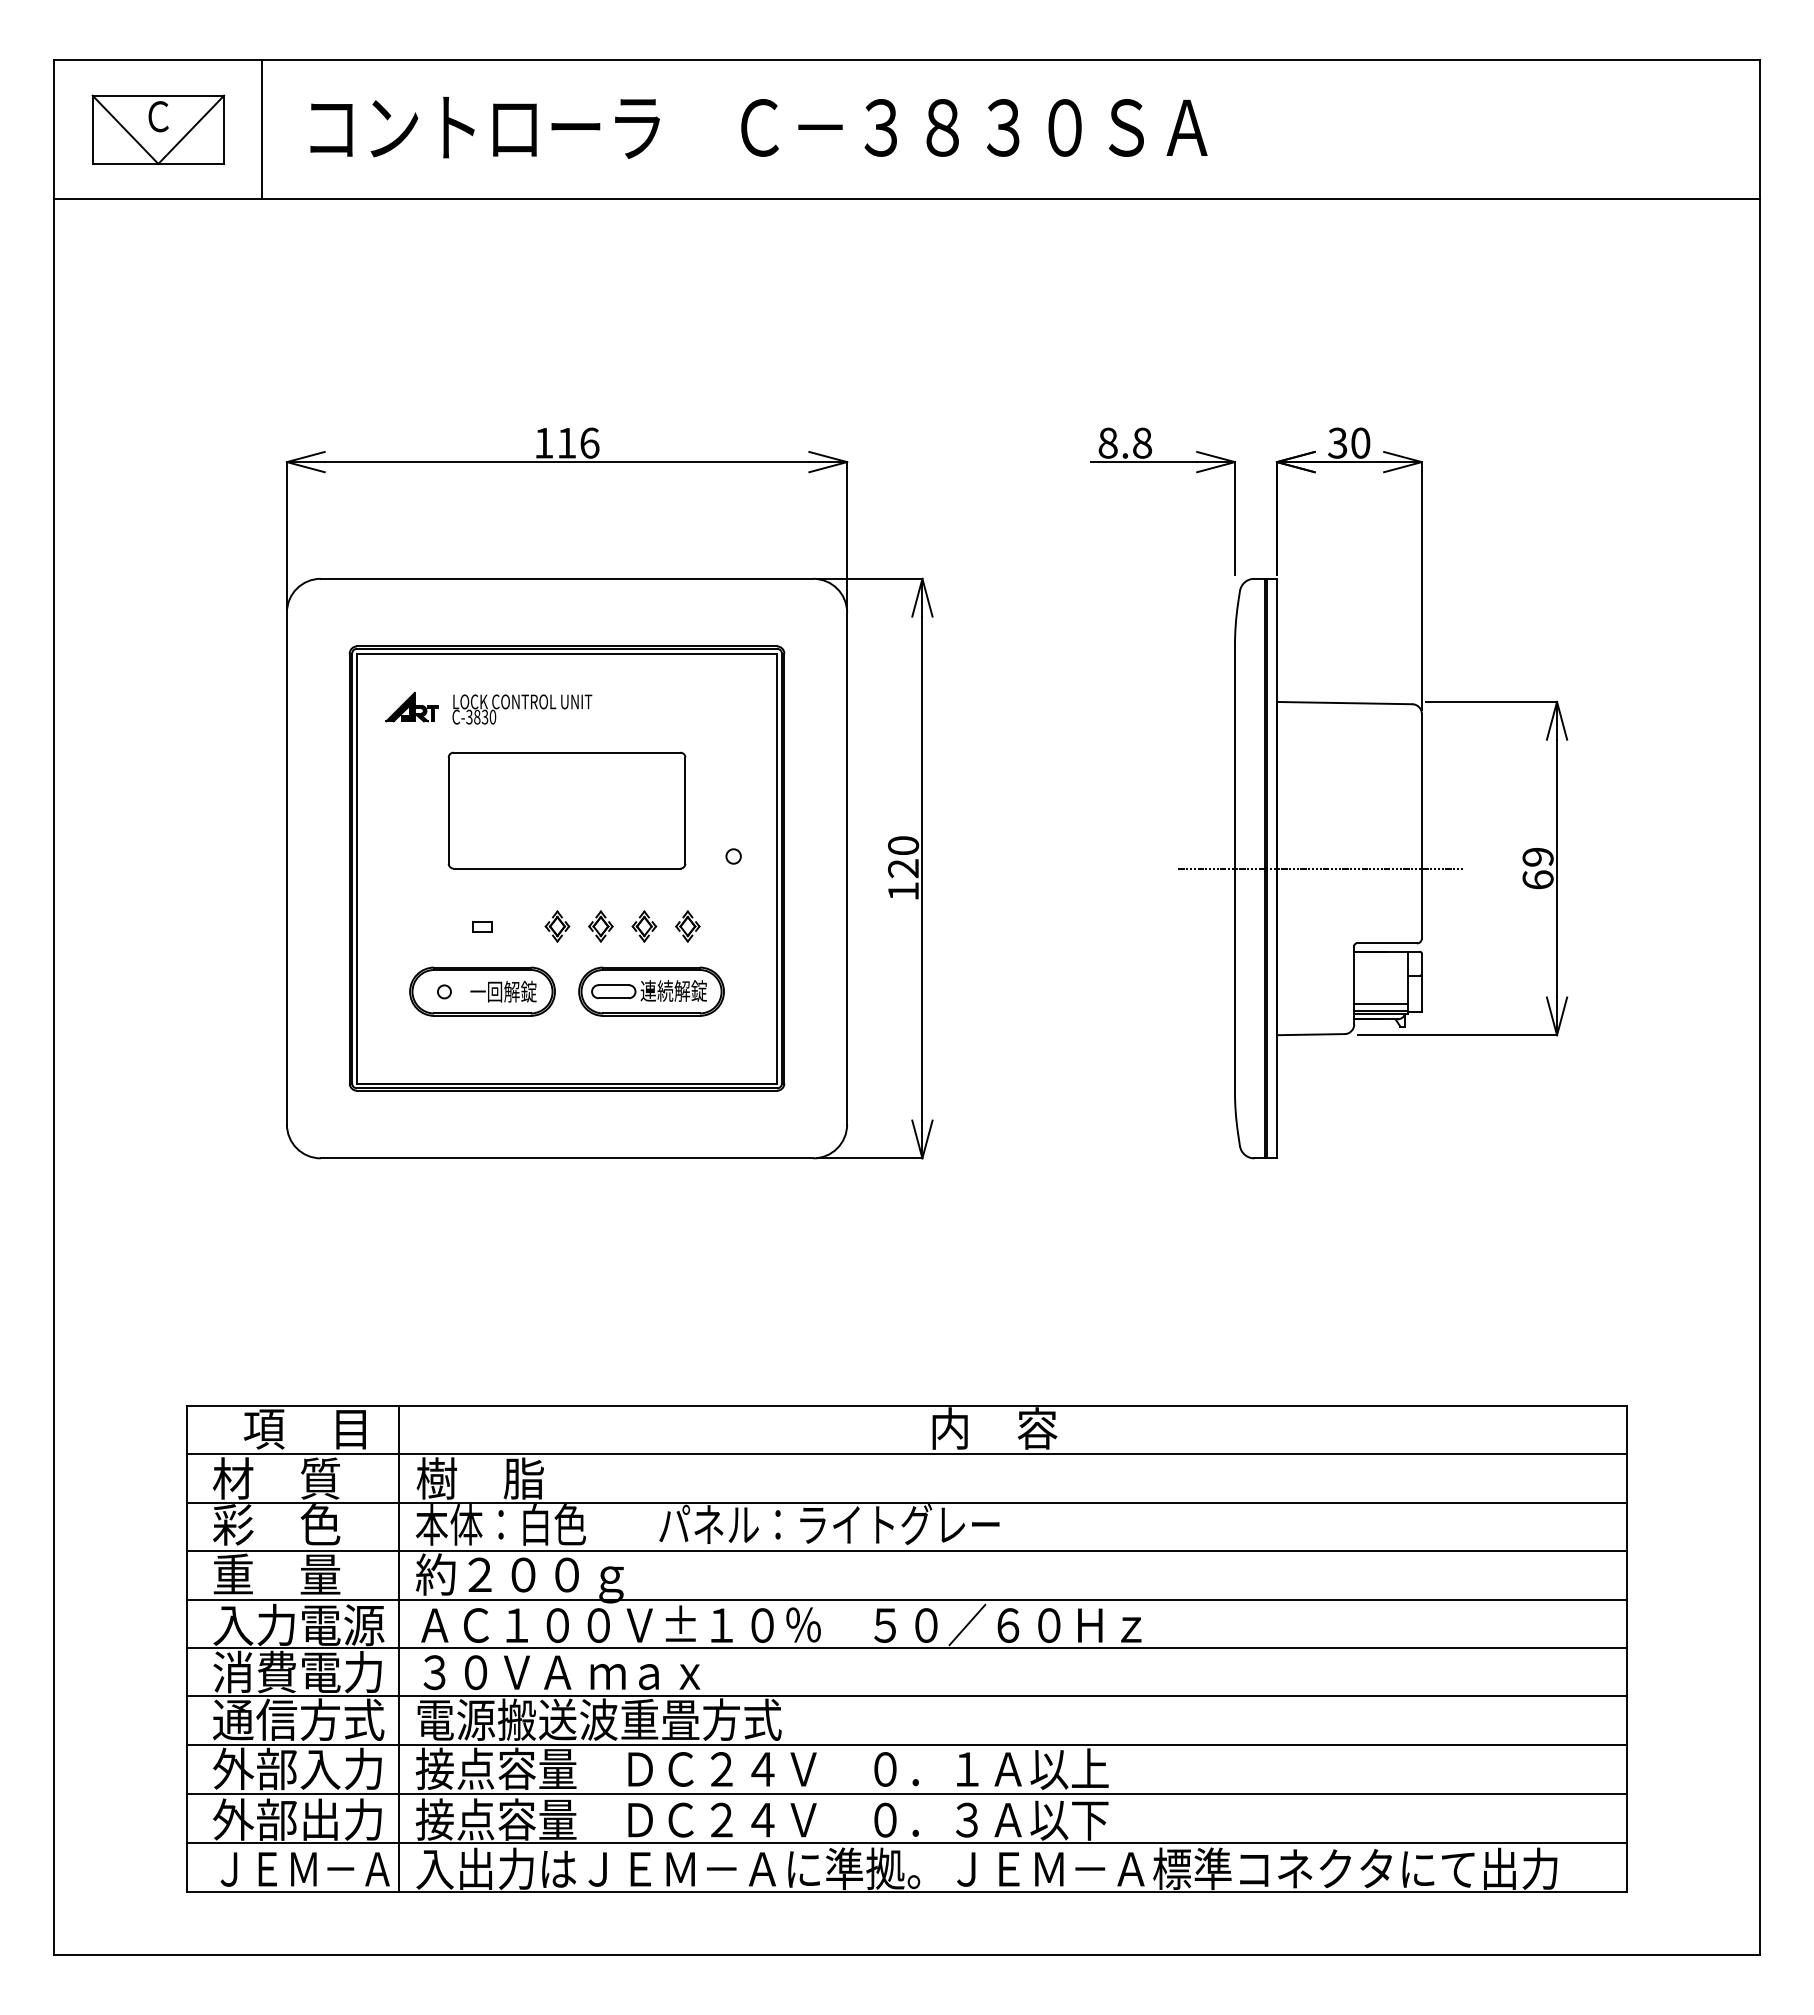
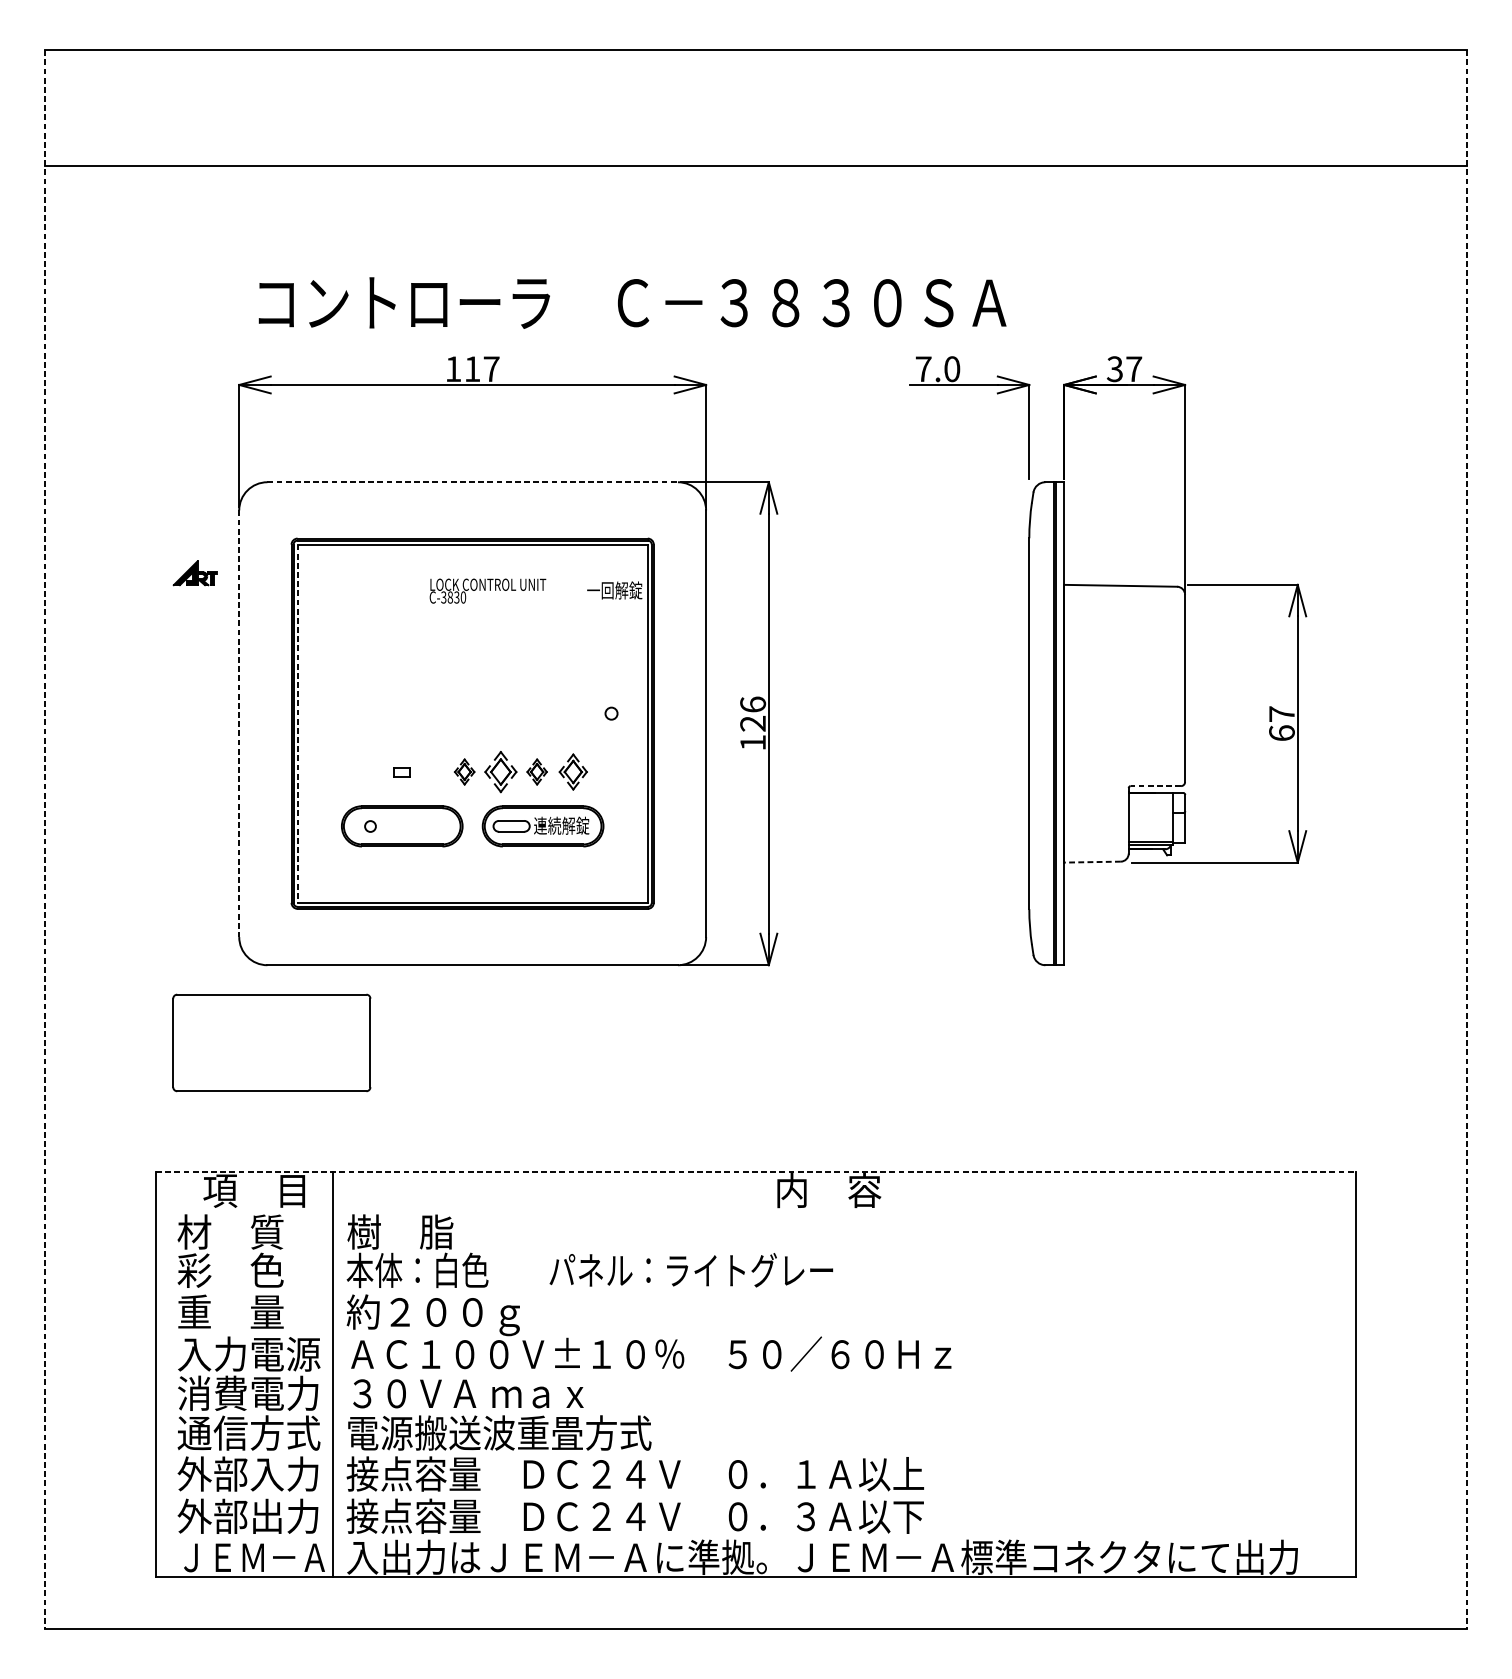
text: (758, 127) -> (632, 302), moved
part: (158, 129) -> (132, 107), removed
line: (262, 129) -> (218, 107), removed
text: (589, 442) -> (491, 368), 116 -> 117
text: (1125, 442) -> (938, 368), 8.8 -> 7.0
text: (1360, 442) -> (1133, 368), 30 -> 37
line: (567, 578) -> (473, 481), solid -> dashed
part: (411, 706) -> (194, 572), moved
text: (522, 709) -> (488, 591), moved
part: (566, 810) -> (271, 1042), moved
text: (903, 845) -> (753, 704), 120 -> 126
text: (1537, 856) -> (1281, 713), 69 -> 67
line: (286, 868) -> (238, 723), solid -> dashed
line: (356, 868) -> (297, 723), solid -> dashed
line: (1320, 868) -> (1100, 723), removed
part: (600, 926) -> (500, 771), size x1.6
part: (687, 926) -> (573, 771), size x1.4
line: (1386, 943) -> (1155, 786), solid -> dashed
text: (503, 991) -> (614, 590), moved
line: (1380, 1004) -> (1150, 836), removed
line: (54, 1007) -> (45, 839), solid -> dashed
line: (1759, 1007) -> (1466, 839), solid -> dashed
line: (1310, 1034) -> (1092, 862), solid -> dashed
line: (906, 1405) -> (755, 1171), solid -> dashed
line: (906, 1454) -> (755, 1212), removed
line: (906, 1502) -> (755, 1252), removed
line: (906, 1551) -> (755, 1292), removed
line: (906, 1599) -> (755, 1332), removed
line: (906, 1647) -> (755, 1372), removed
line: (906, 1695) -> (755, 1412), removed
line: (906, 1744) -> (755, 1453), removed
line: (906, 1793) -> (755, 1494), removed
line: (906, 1843) -> (755, 1536), removed

